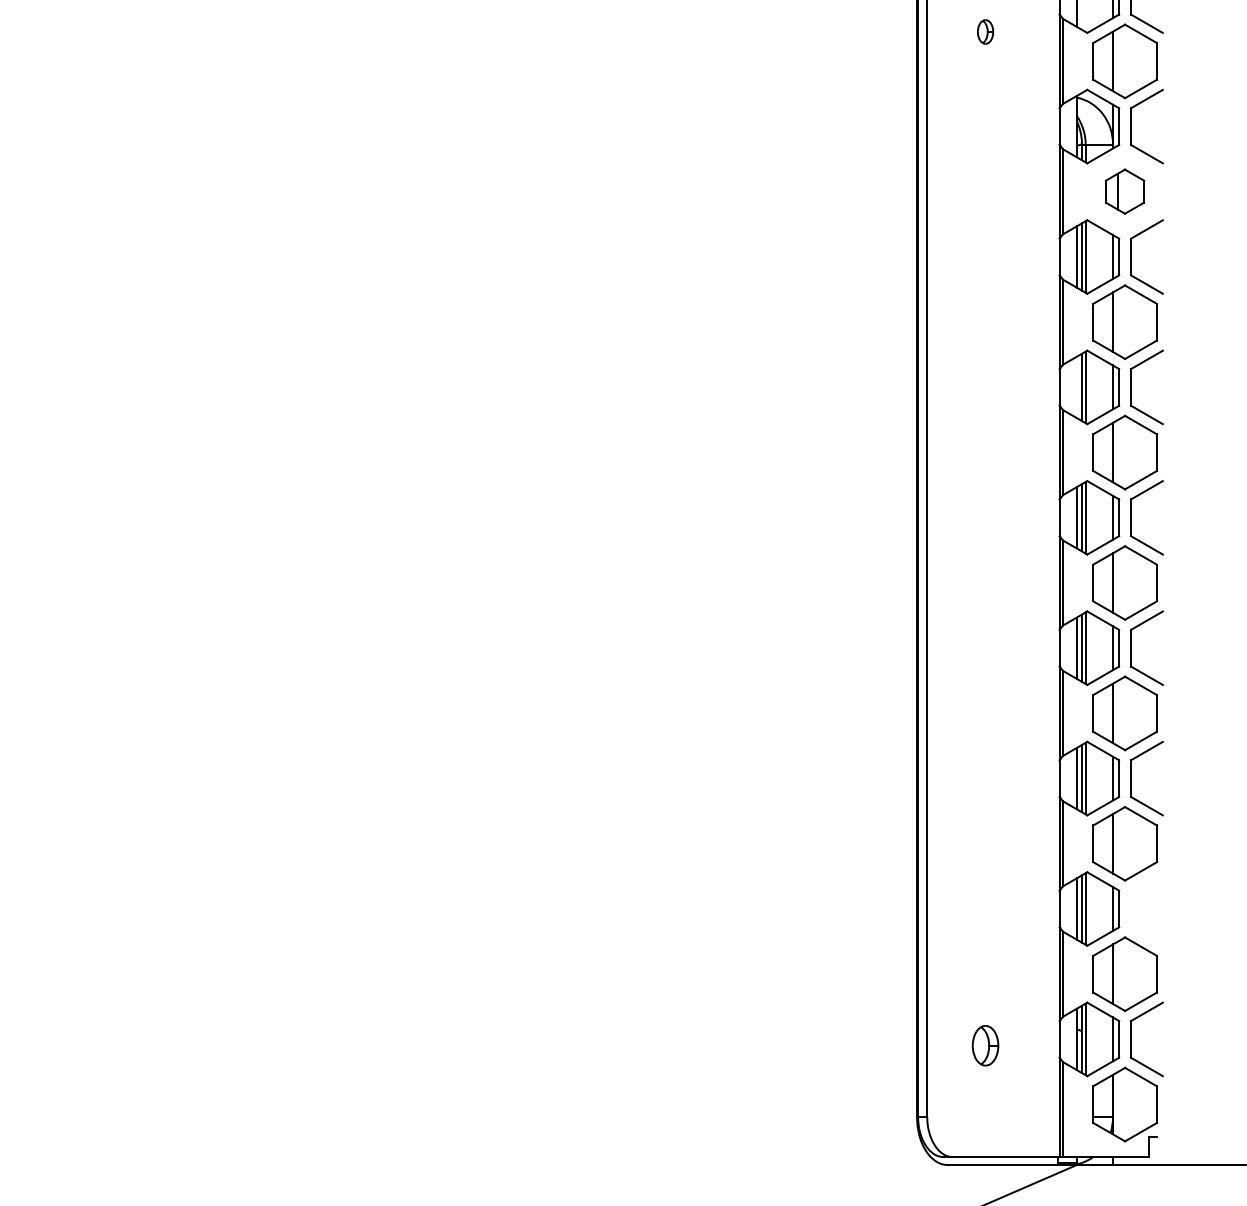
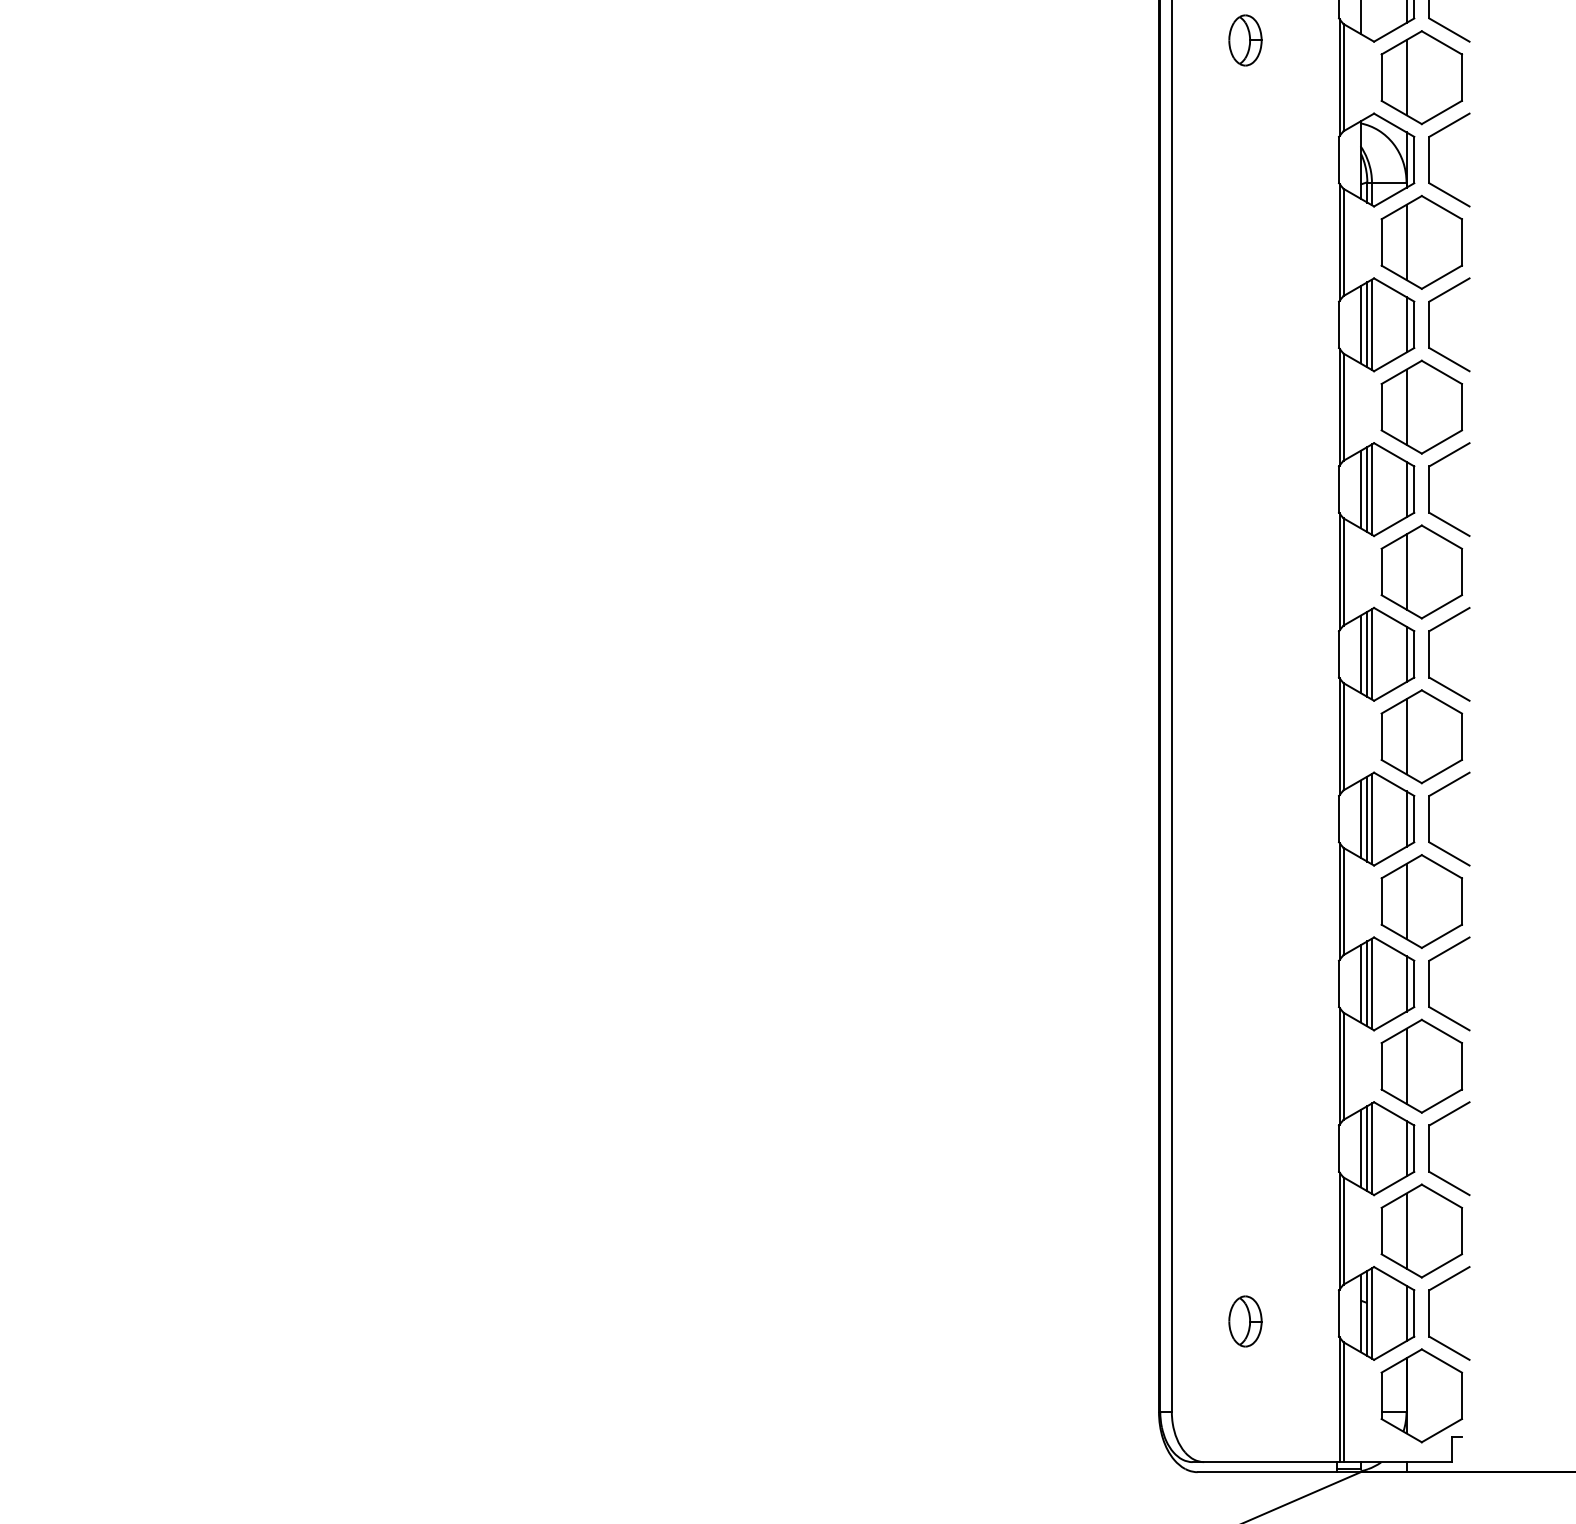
part: (985, 32) -> (1245, 40), size x1.67
part: (1124, 191) -> (1421, 241), size x1.67
line: (1076, 387) -> (1360, 489), added
part: (1131, 908) -> (1429, 1148), added

